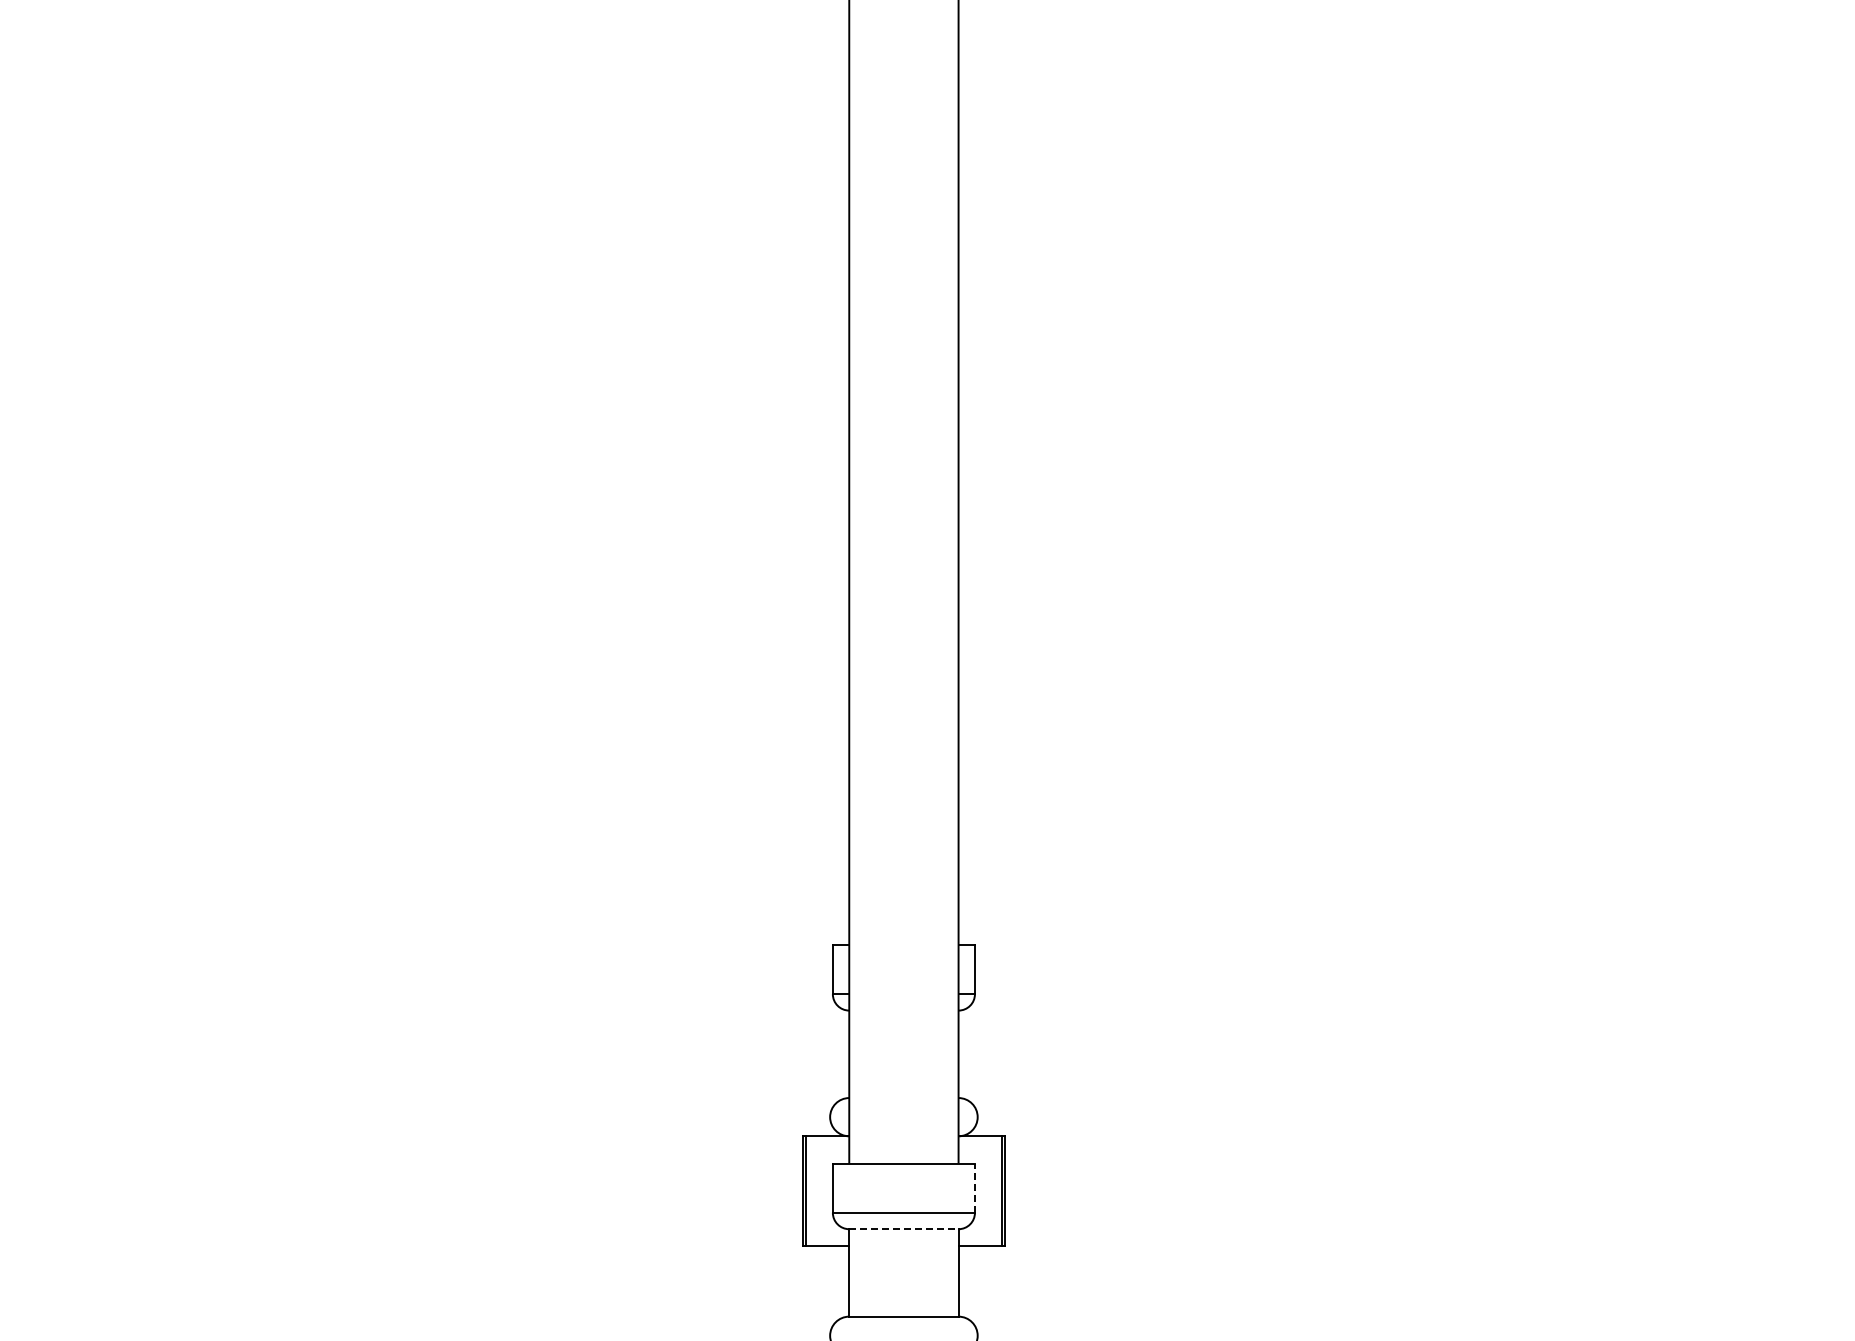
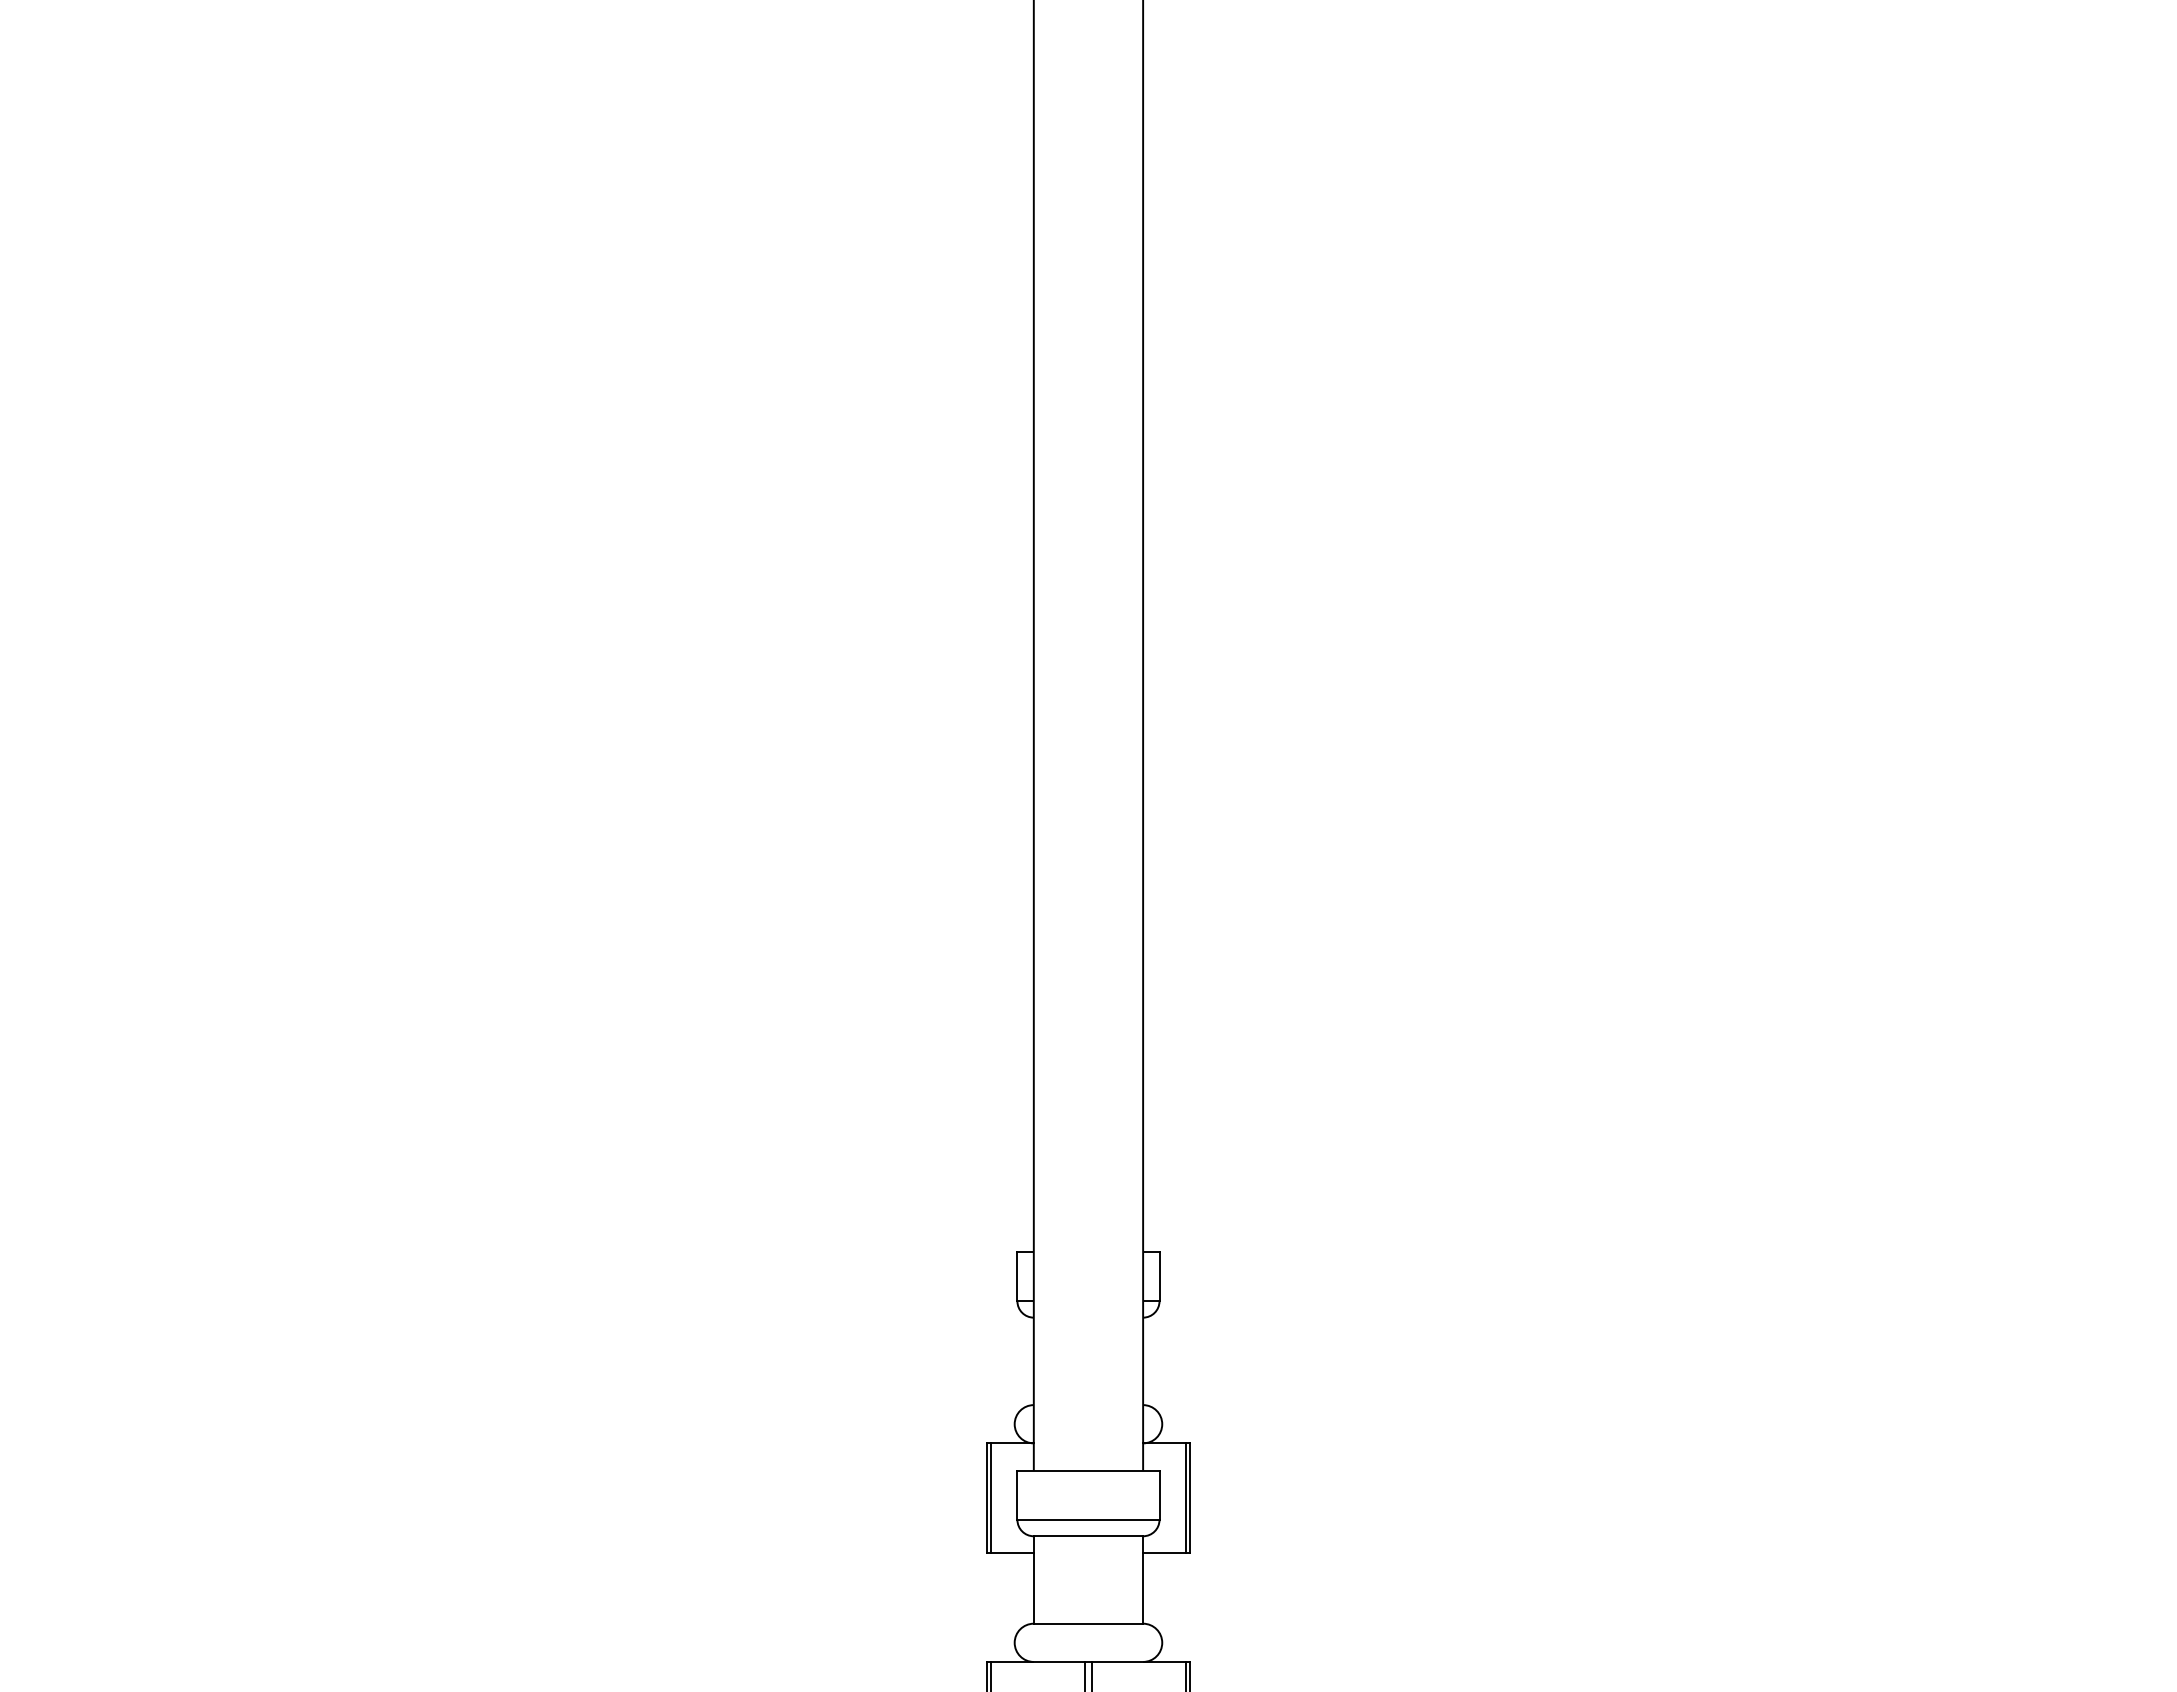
line: (974, 1188) -> (1159, 1495), dashed -> solid
line: (903, 1229) -> (1088, 1536), dashed -> solid

